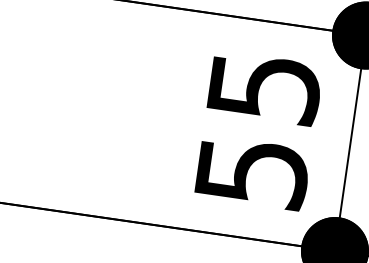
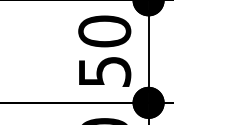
text: (263, 87) -> (104, 31), 55 -> 50

